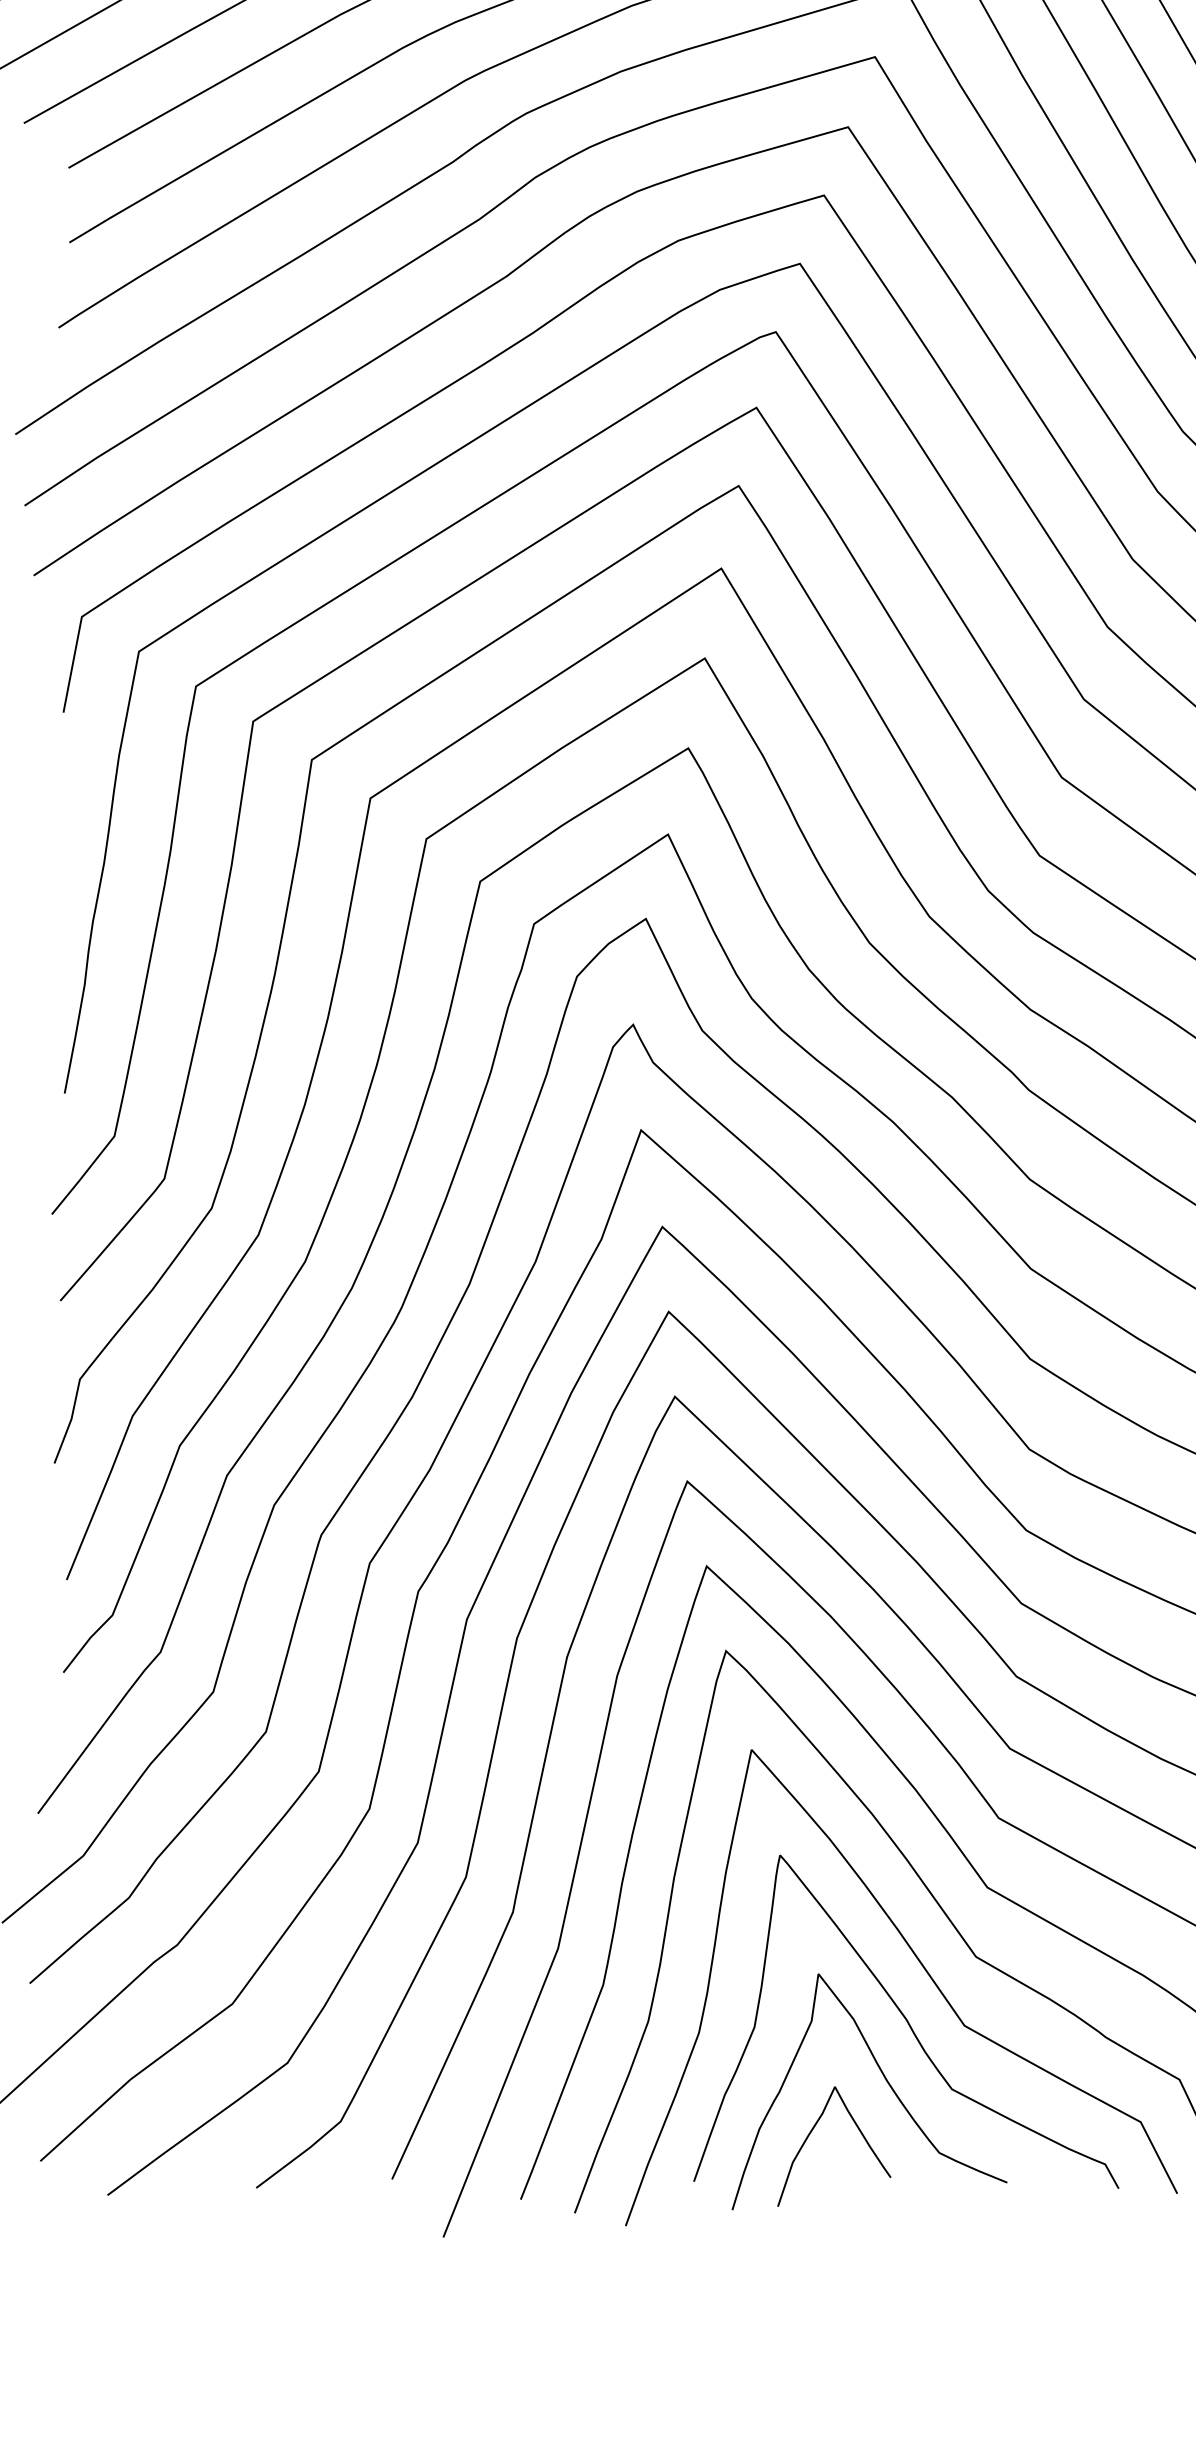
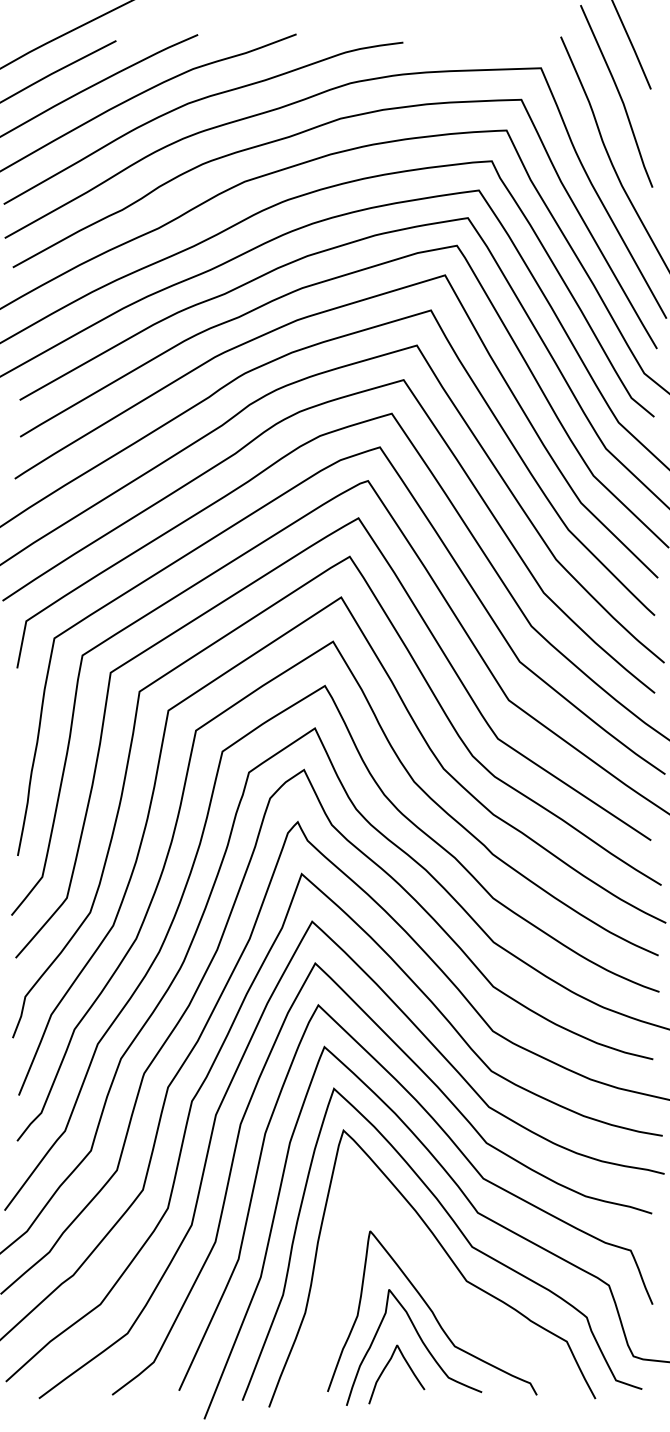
curve: (922, 1969) -> (440, 1287), removed

